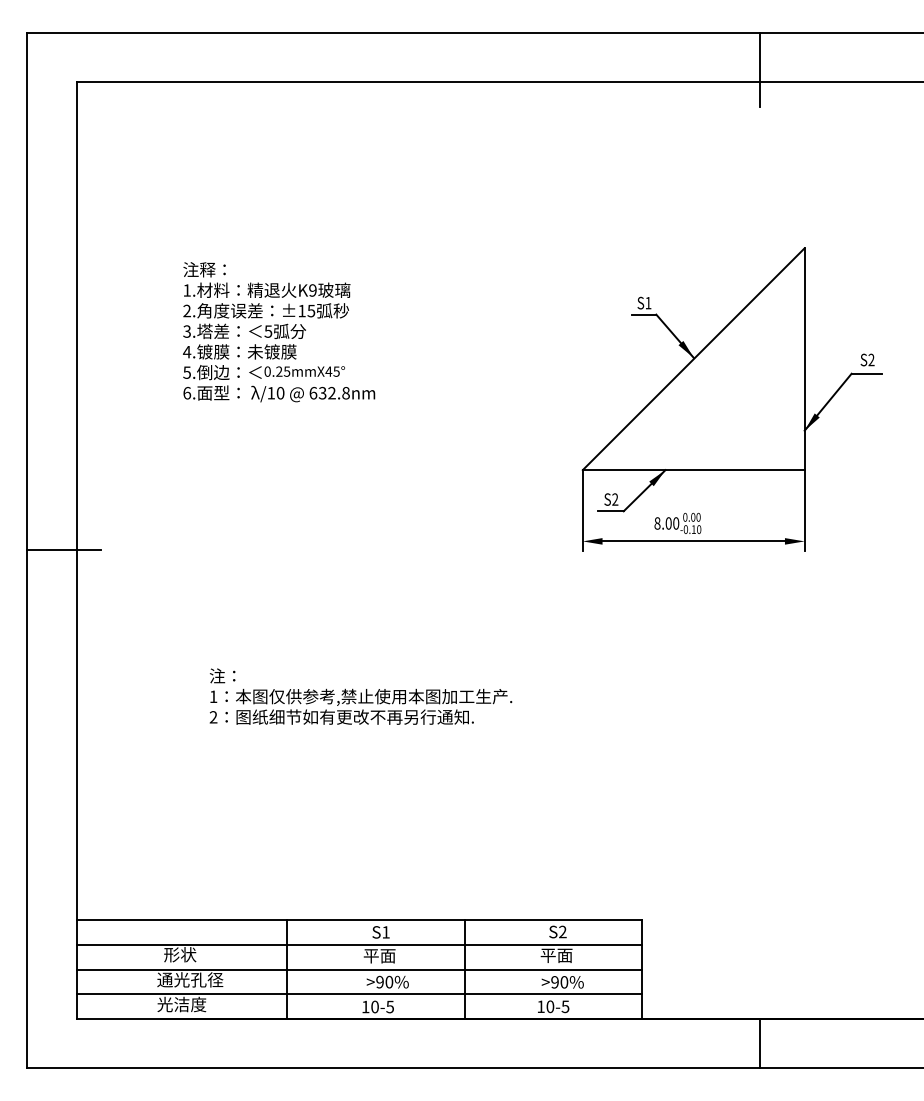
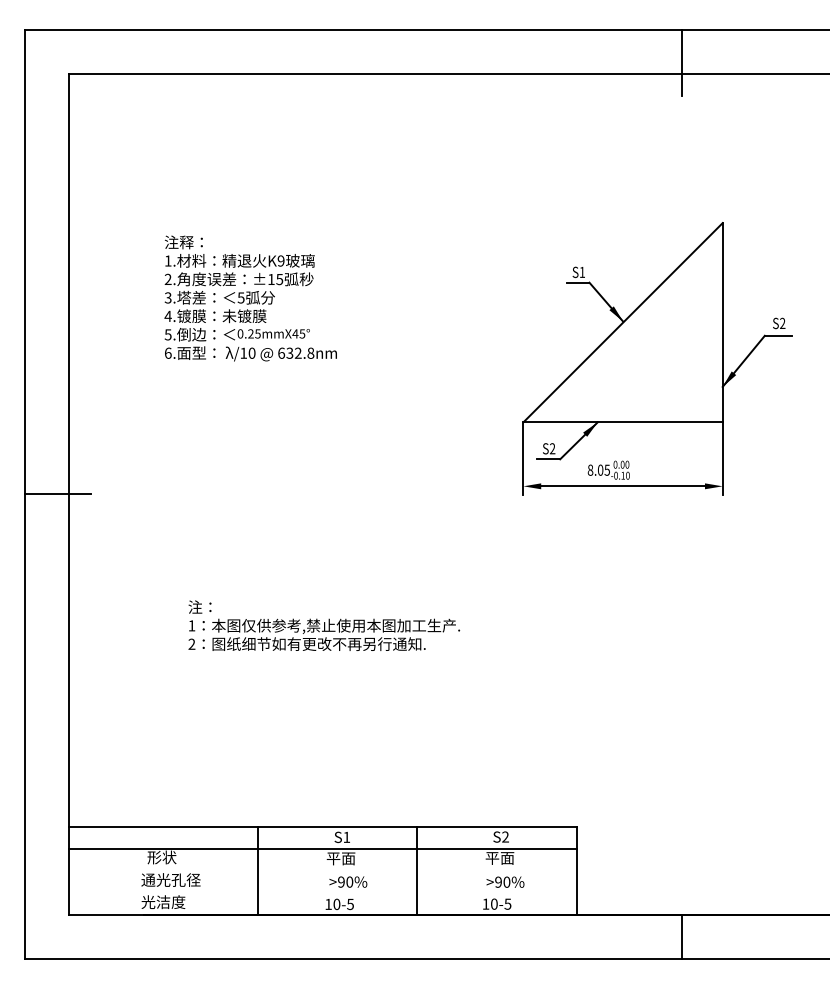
text: (676, 522) -> (607, 469), 8.00 -> 8.05
line: (358, 969) -> (322, 870), removed
line: (358, 993) -> (322, 892), removed

